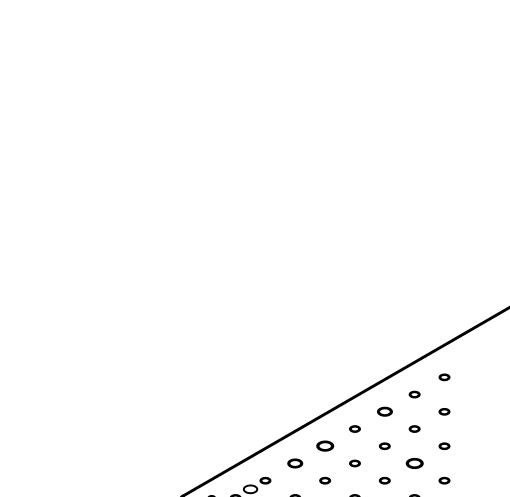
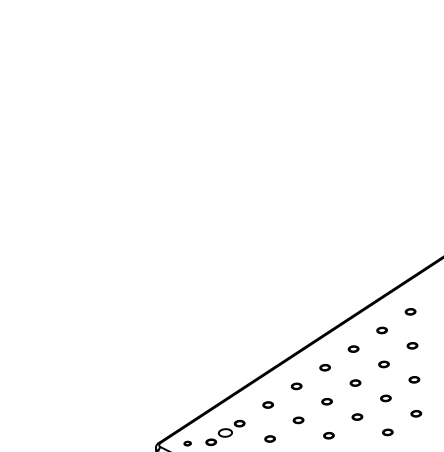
part: (384, 411) -> (353, 348), size x0.71
part: (324, 446) -> (296, 386), size x0.62
part: (295, 463) -> (268, 405), size x0.71
part: (414, 463) -> (385, 398), size x0.62

